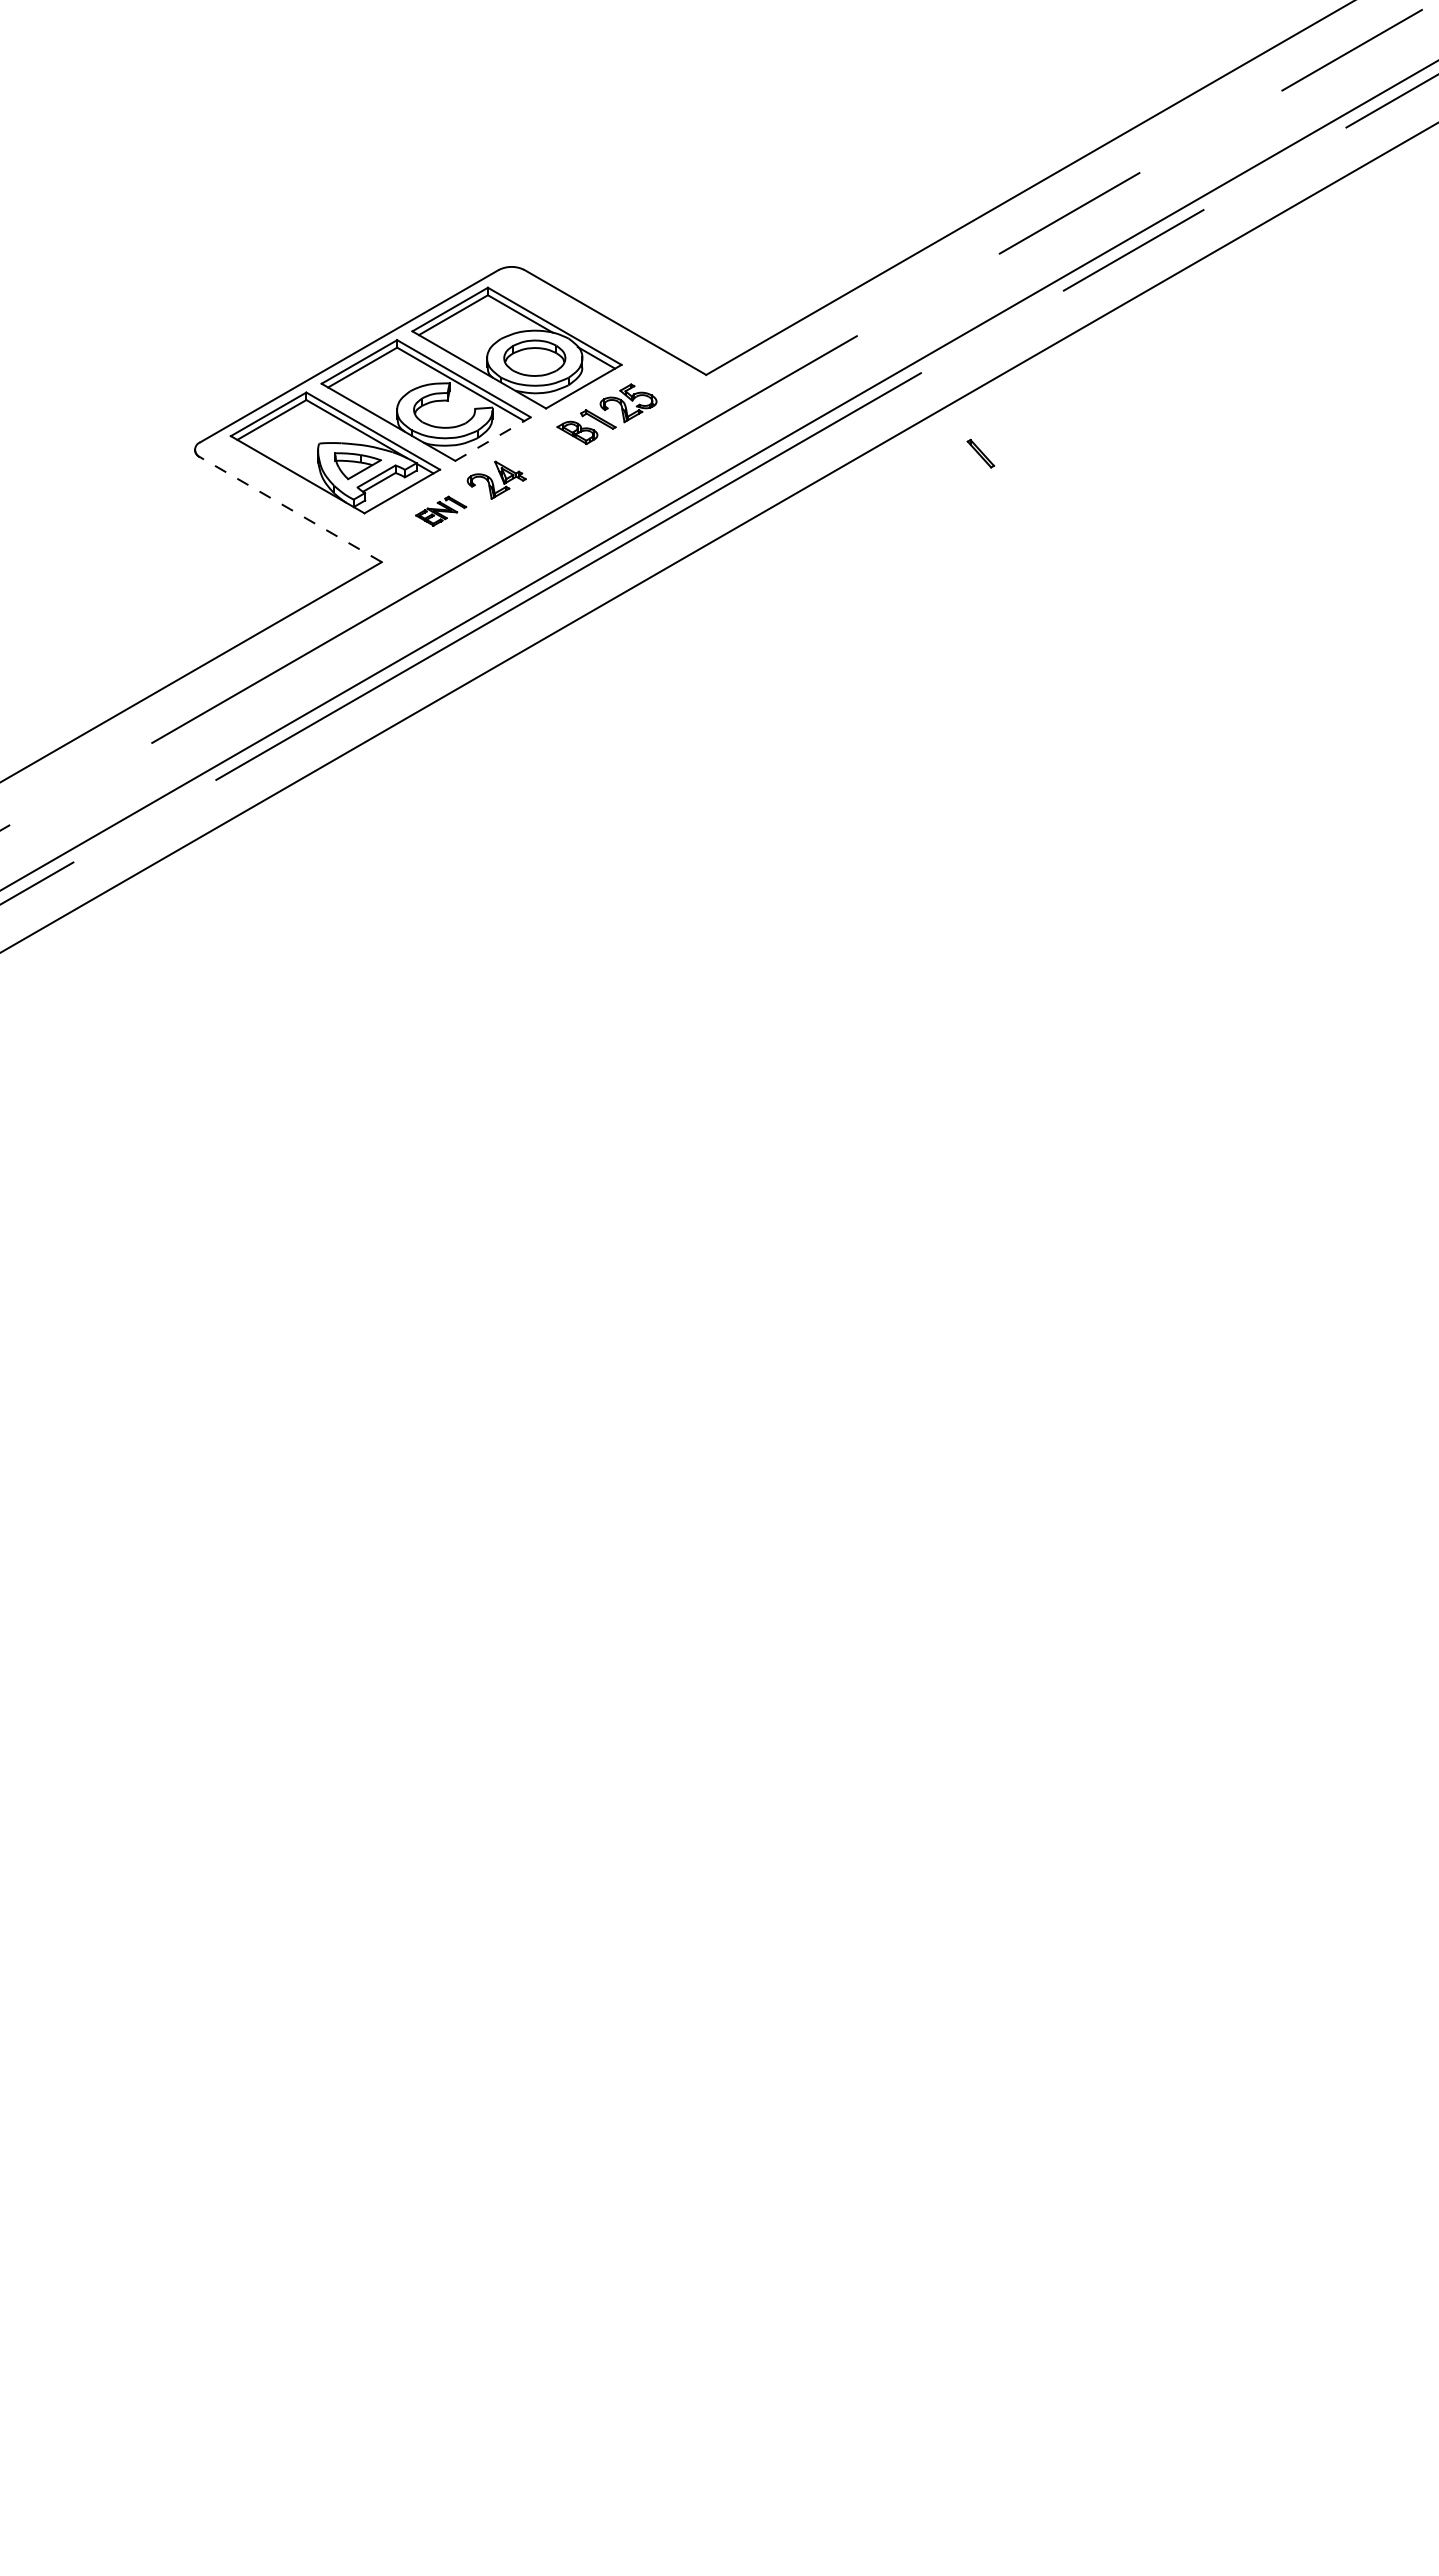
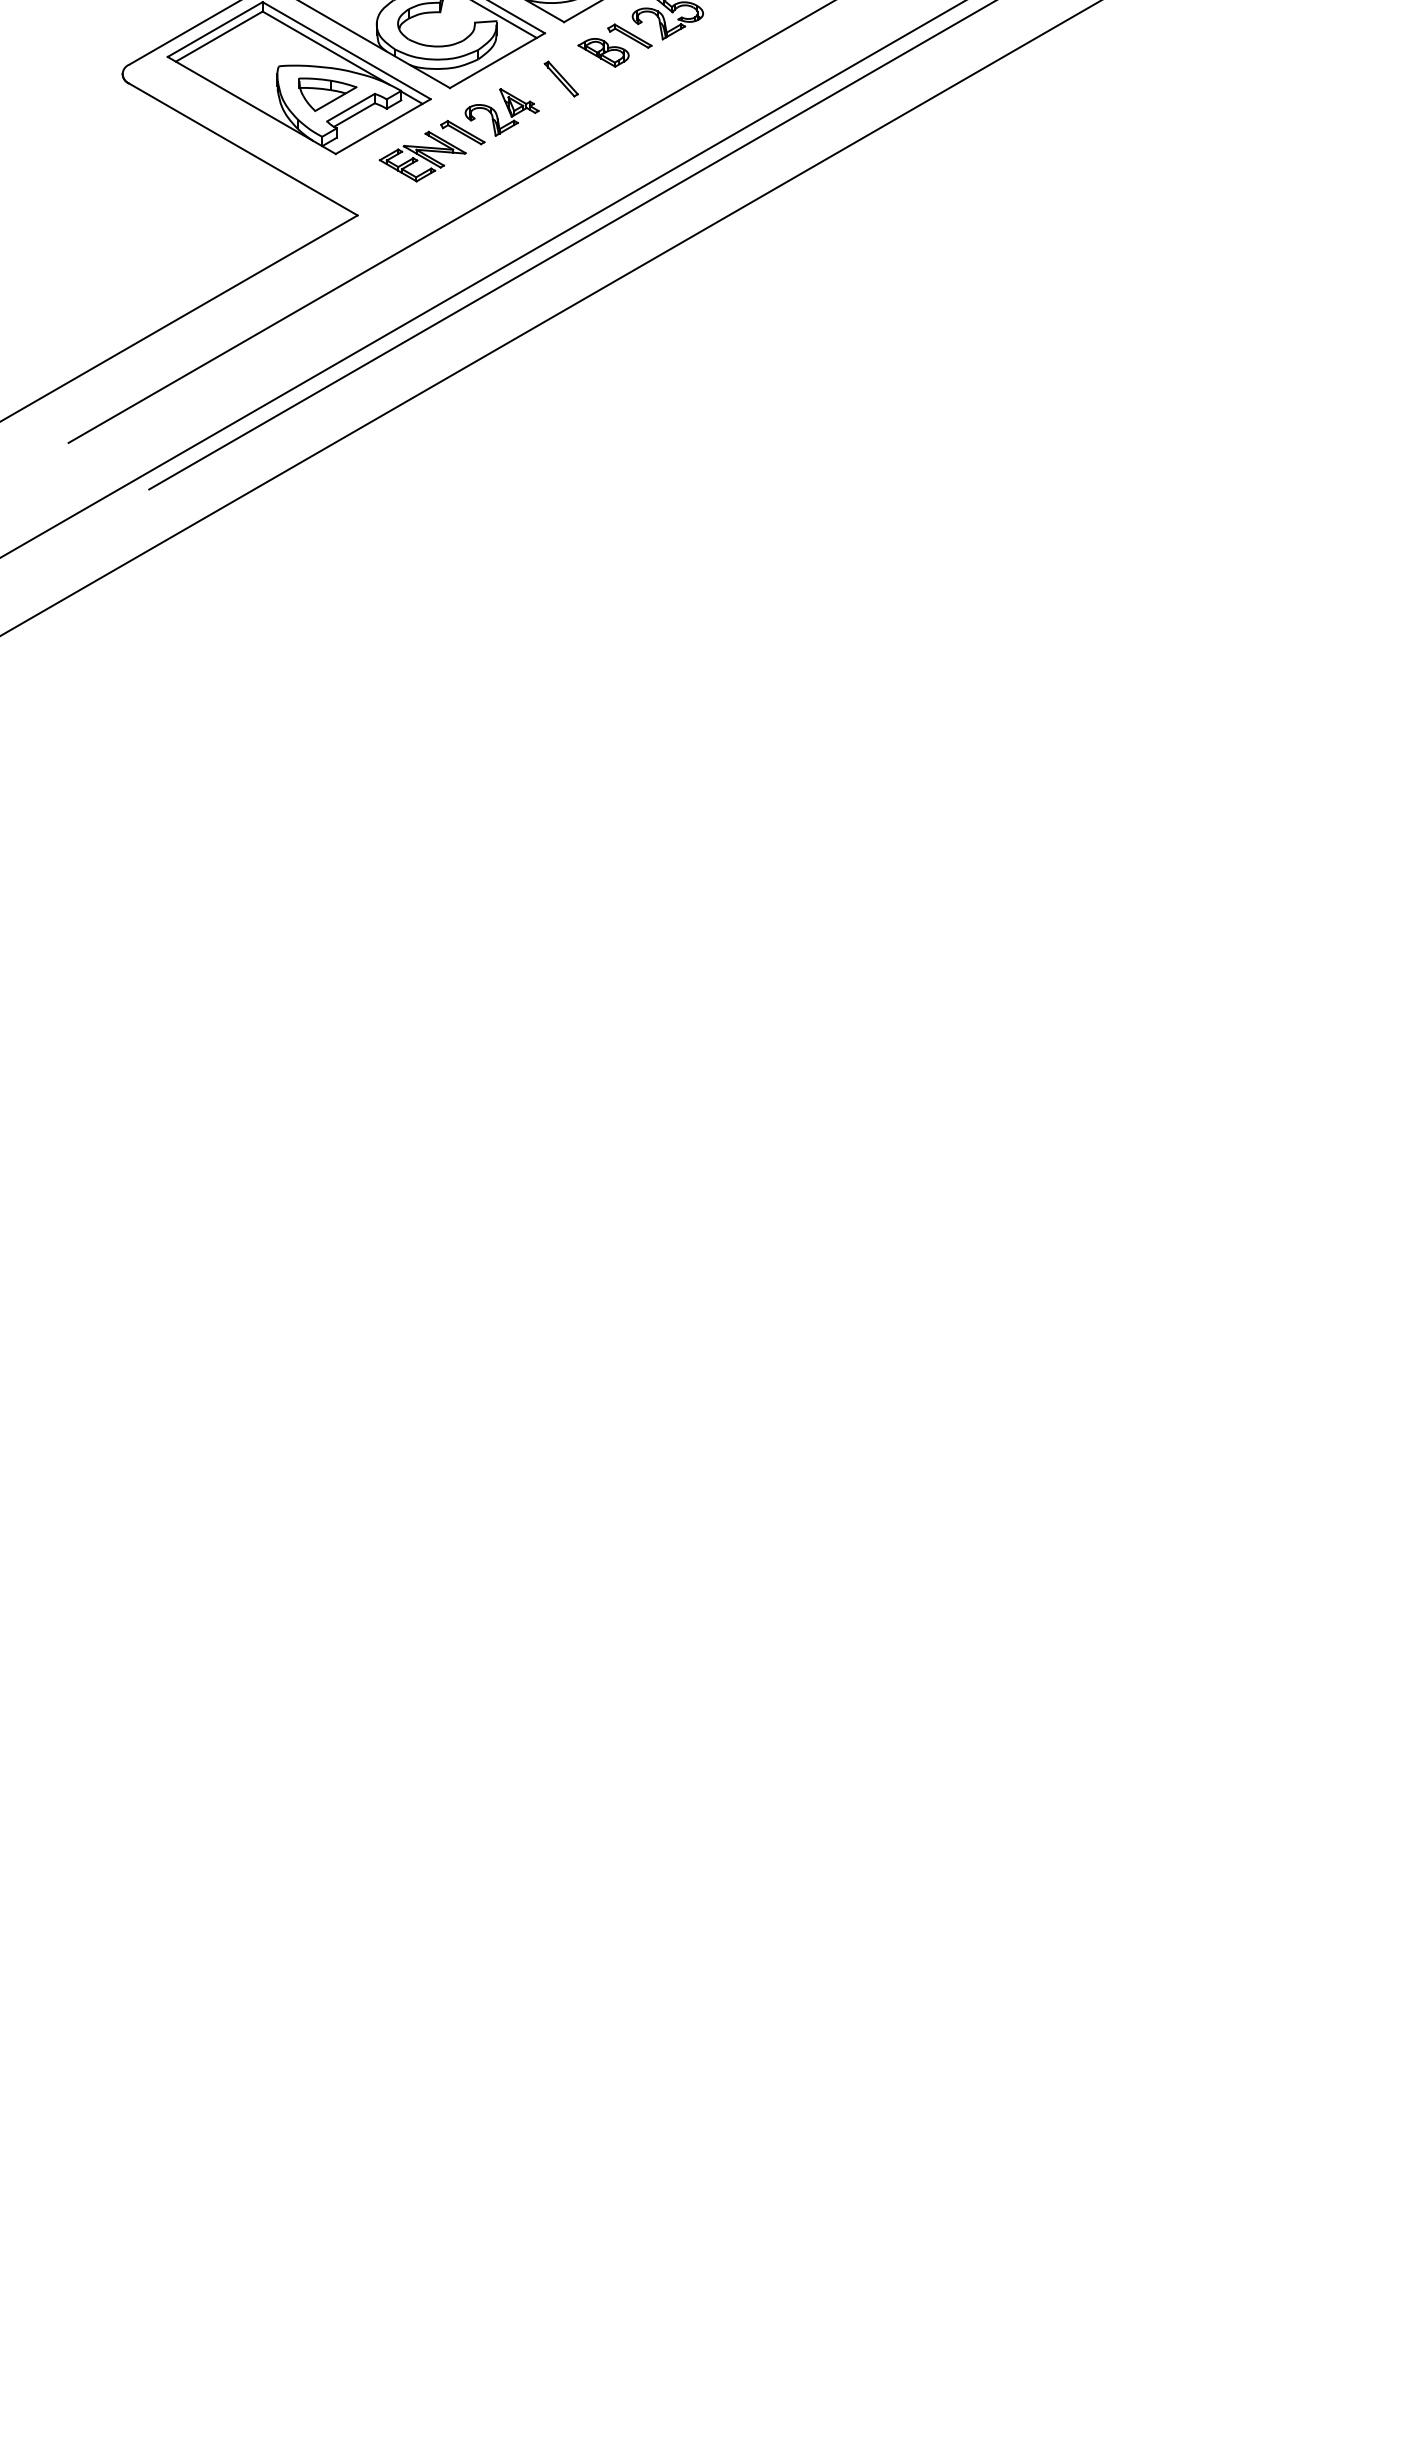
line: (493, 439) -> (498, 61), dashed -> solid
part: (980, 453) -> (560, 78), moved
line: (291, 509) -> (243, 149), dashed -> solid
part: (440, 511) -> (431, 151), size x1.67

